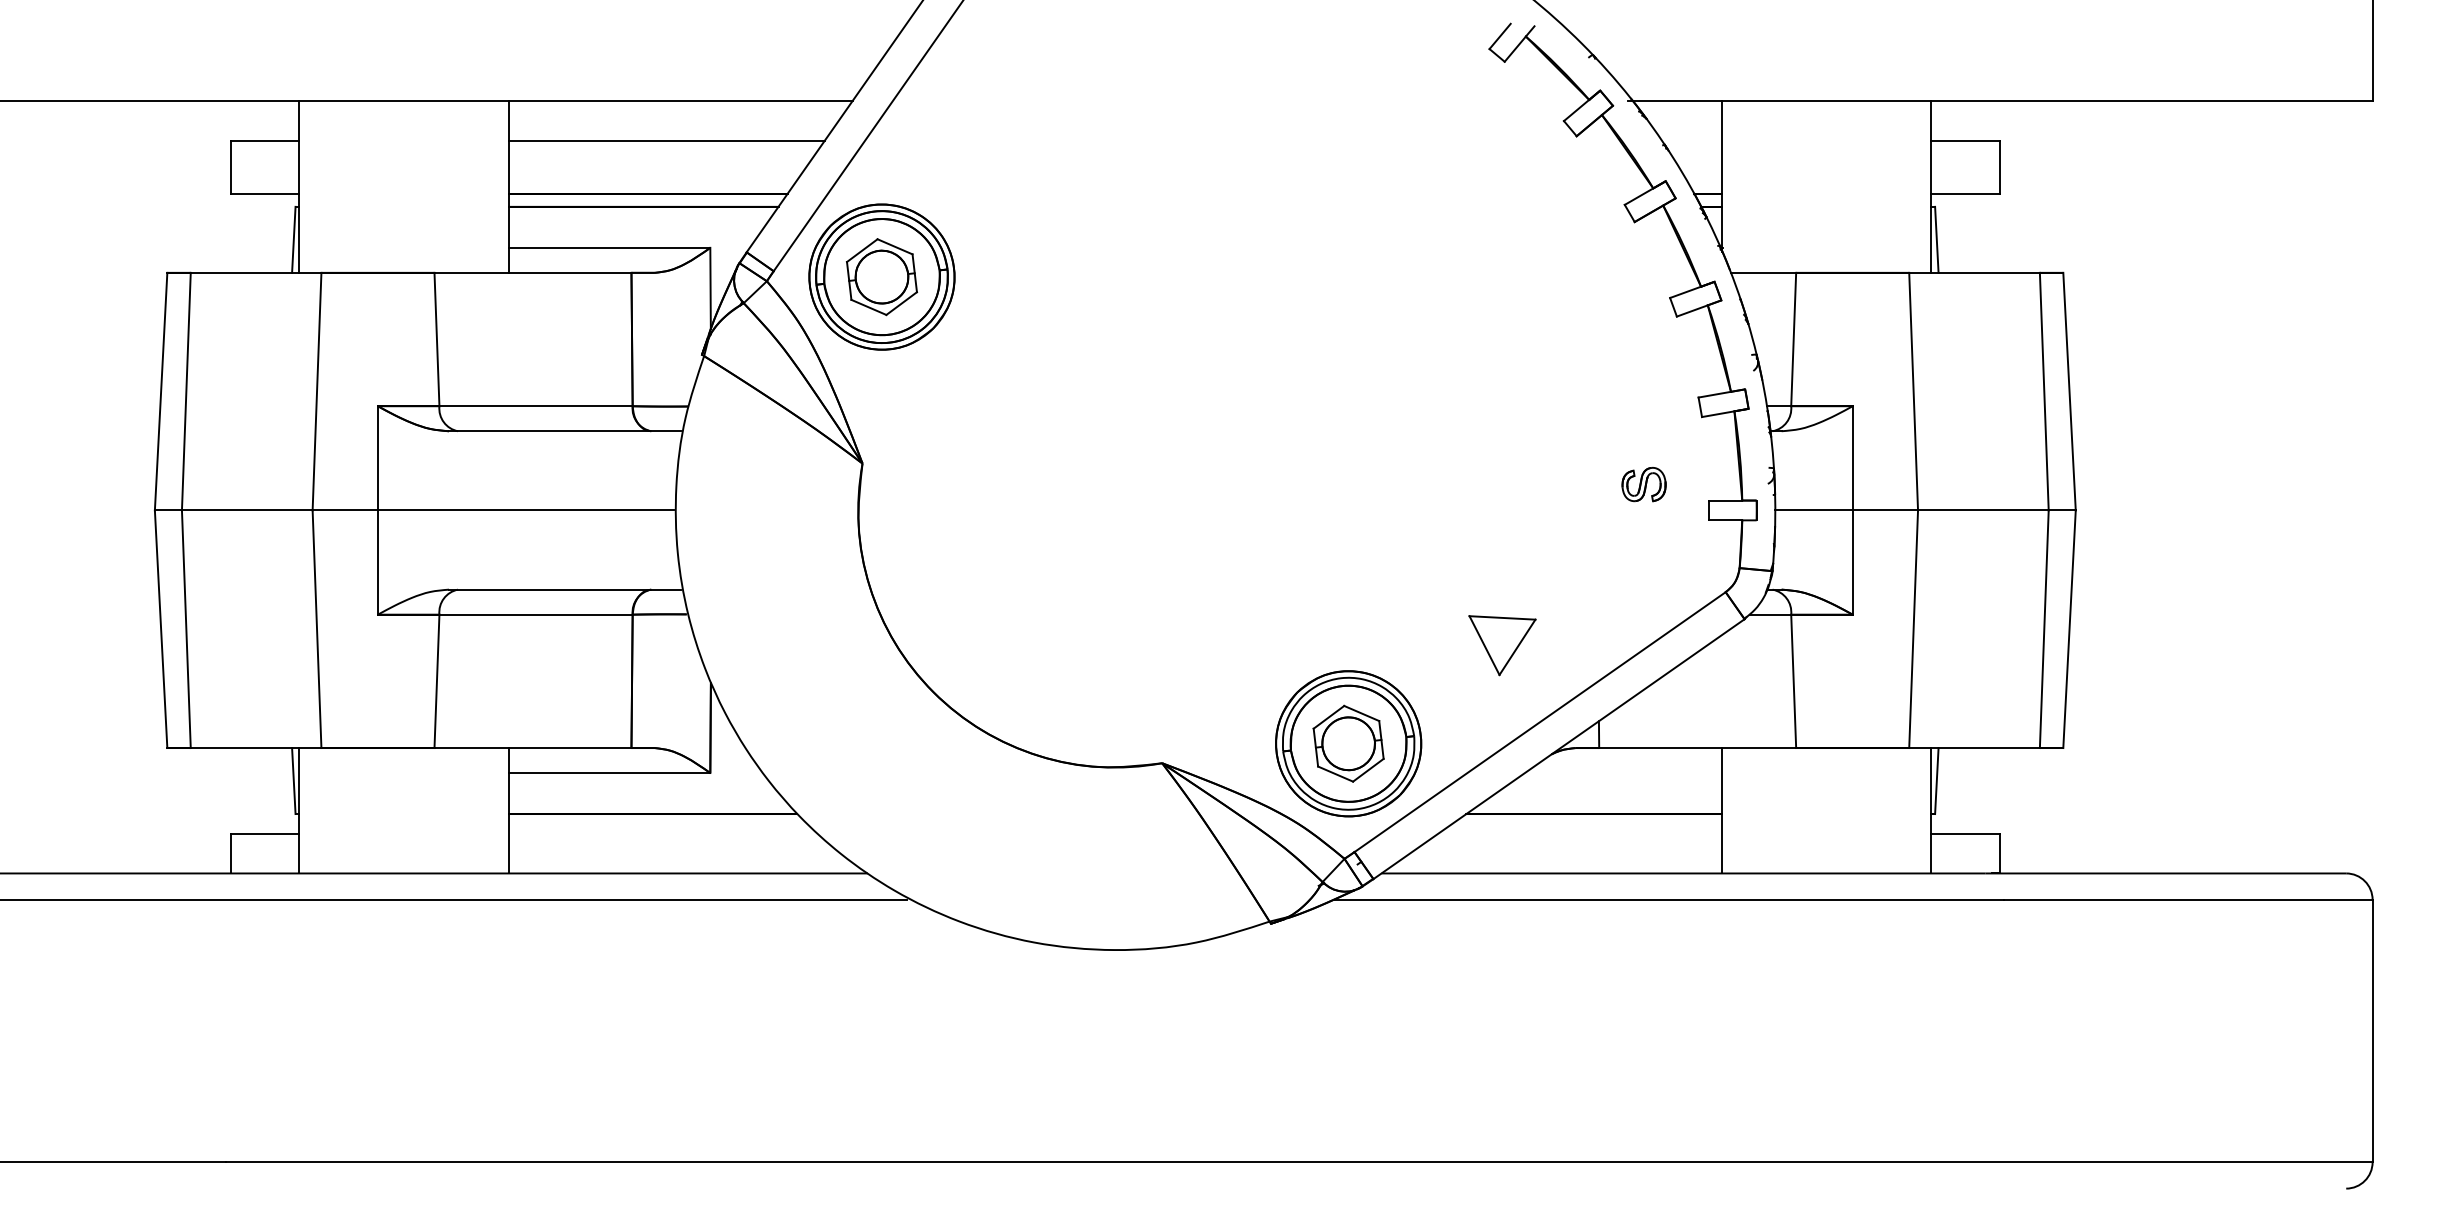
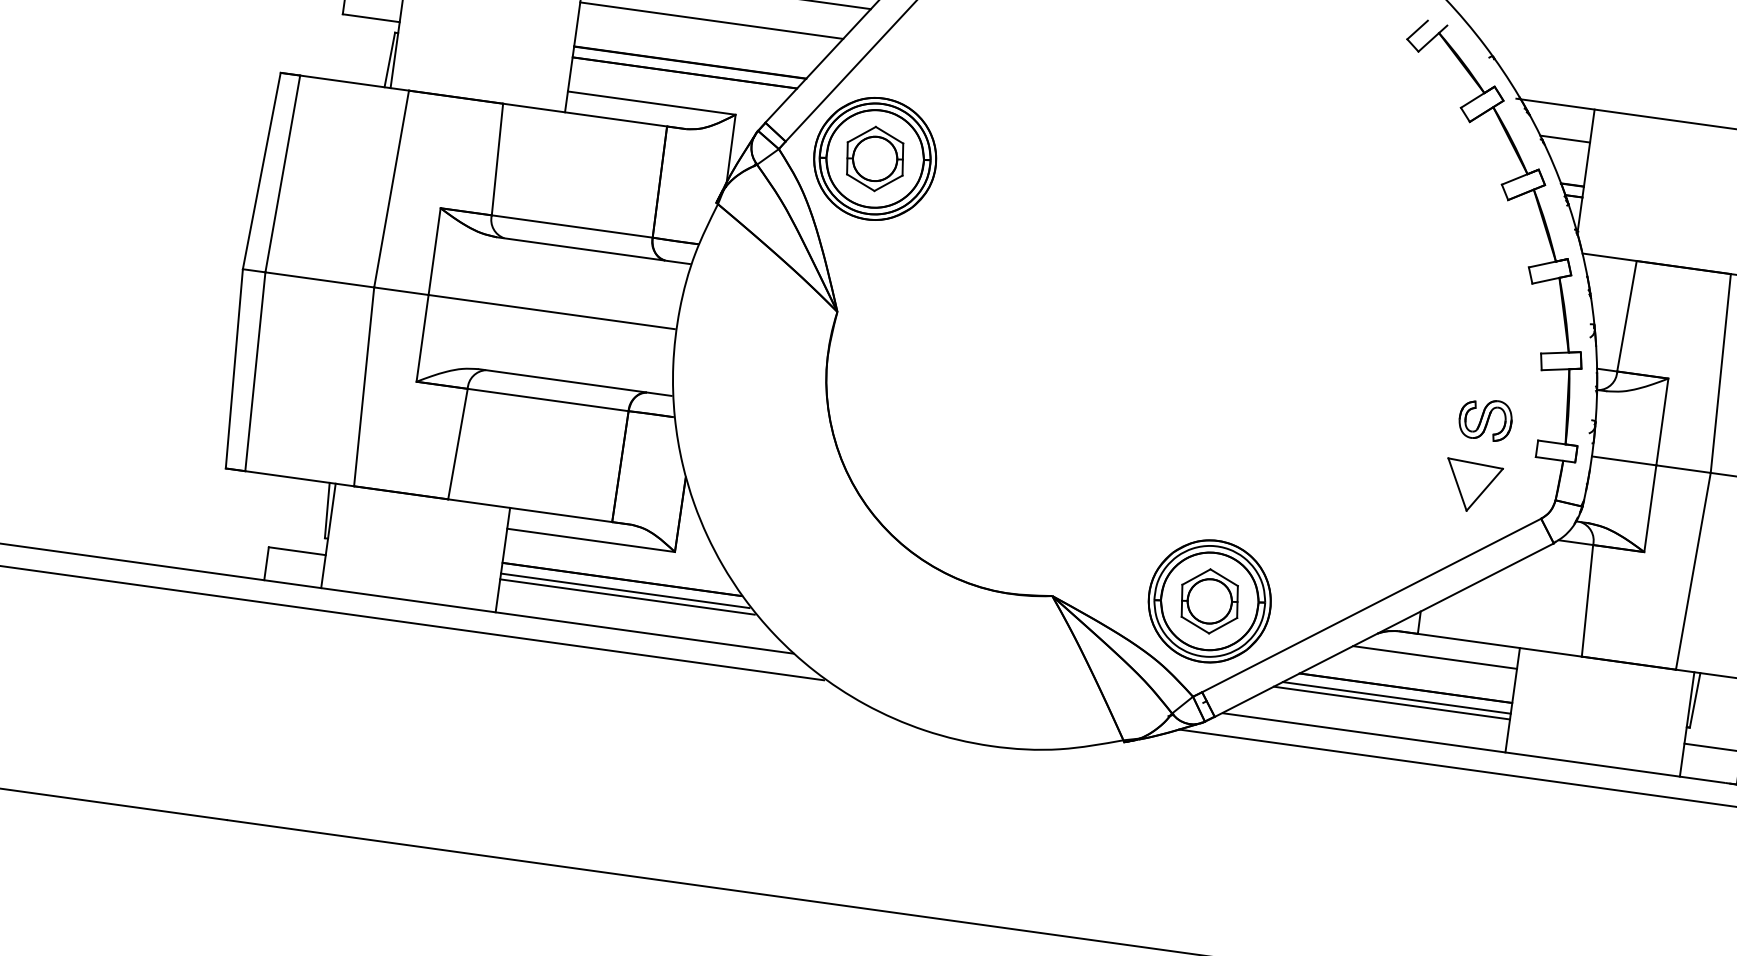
line: (1691, 140) -> (1564, 138), added
part: (1643, 484) -> (1485, 419), size x1.43
part: (1502, 645) -> (1472, 486), moved
line: (1622, 773) -> (1434, 657), added
line: (657, 826) -> (624, 590), added
line: (1584, 826) -> (1396, 697), added
line: (661, 833) -> (627, 596), added
line: (1579, 833) -> (1391, 702), added

